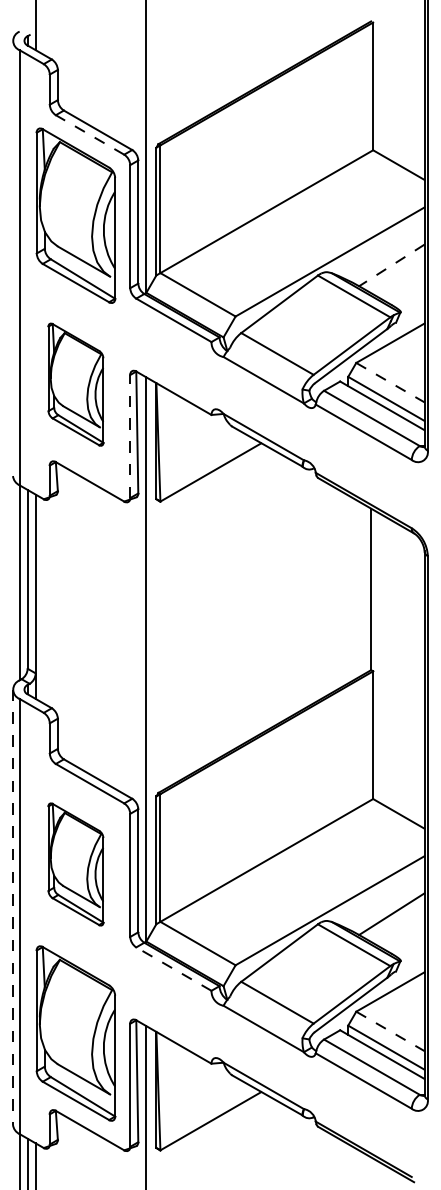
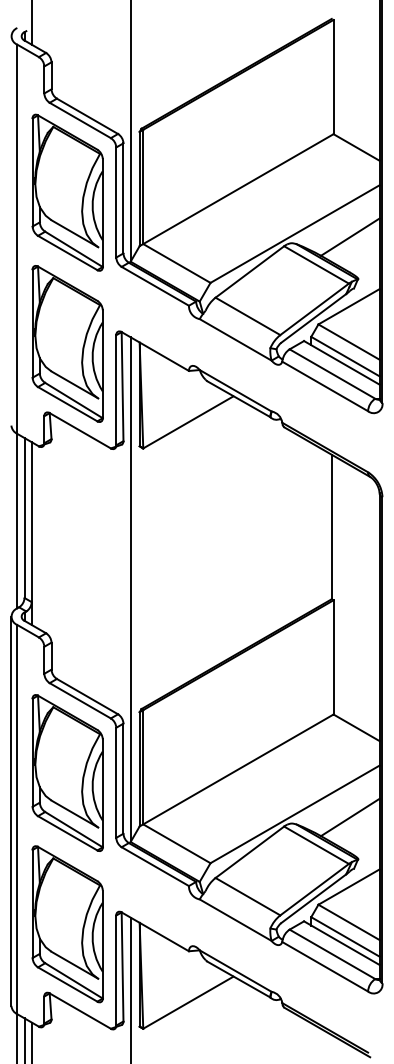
line: (89, 134) -> (79, 120), dashed -> solid
line: (391, 265) -> (349, 237), dashed -> solid
line: (390, 382) -> (349, 341), dashed -> solid
part: (75, 384) -> (67, 343), size x1.43
line: (130, 436) -> (116, 390), dashed -> solid
part: (75, 864) -> (67, 773), size x1.43
line: (13, 907) -> (11, 811), dashed -> solid
line: (173, 968) -> (154, 866), dashed -> solid
line: (390, 1031) -> (349, 922), dashed -> solid

